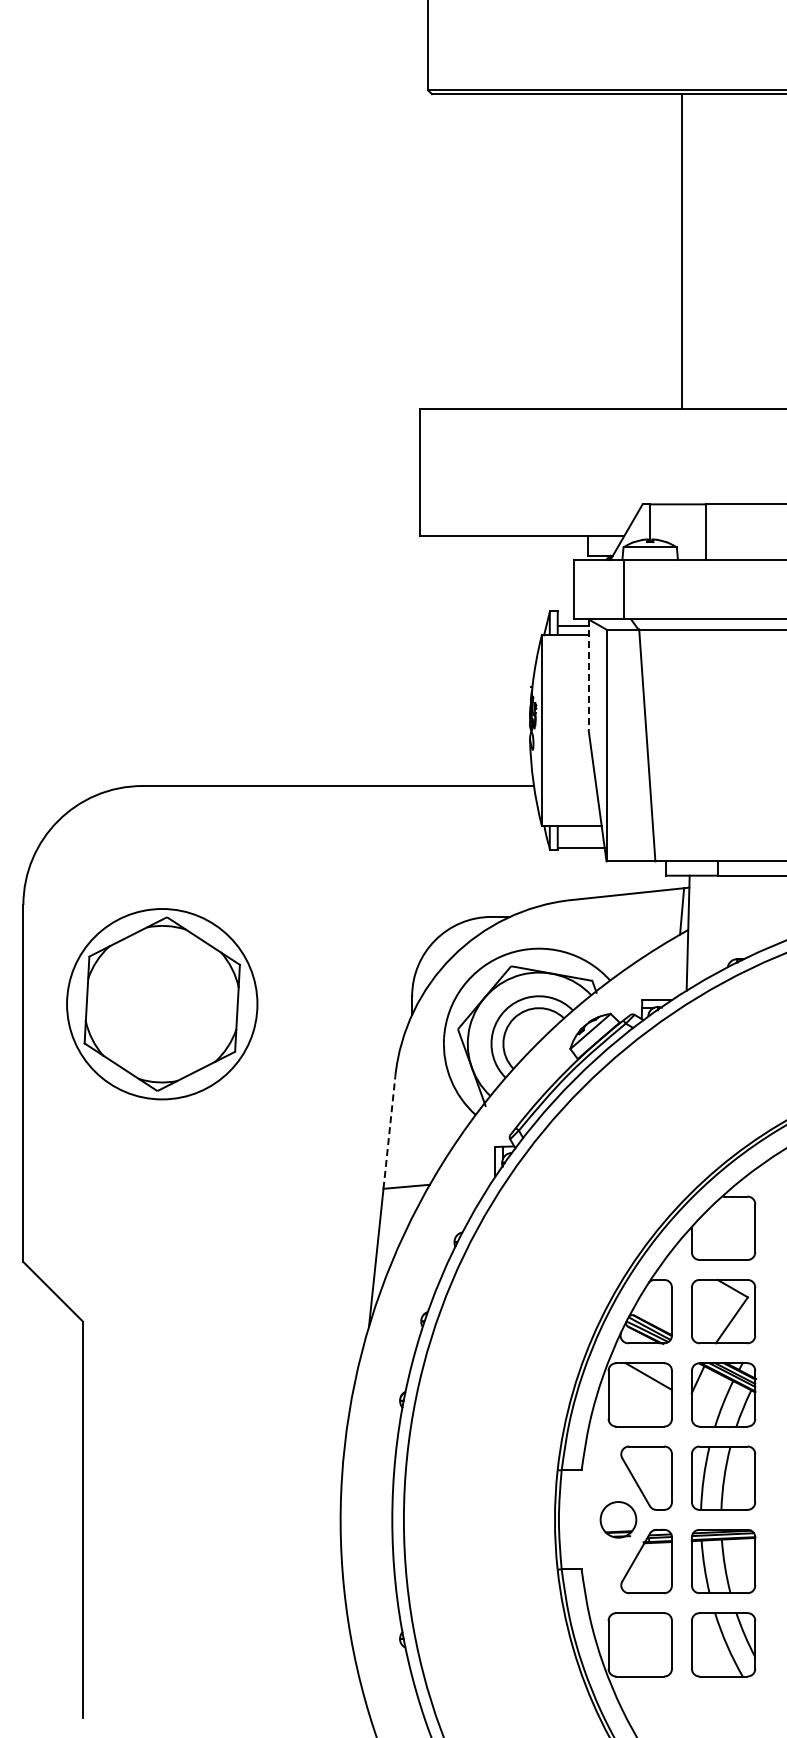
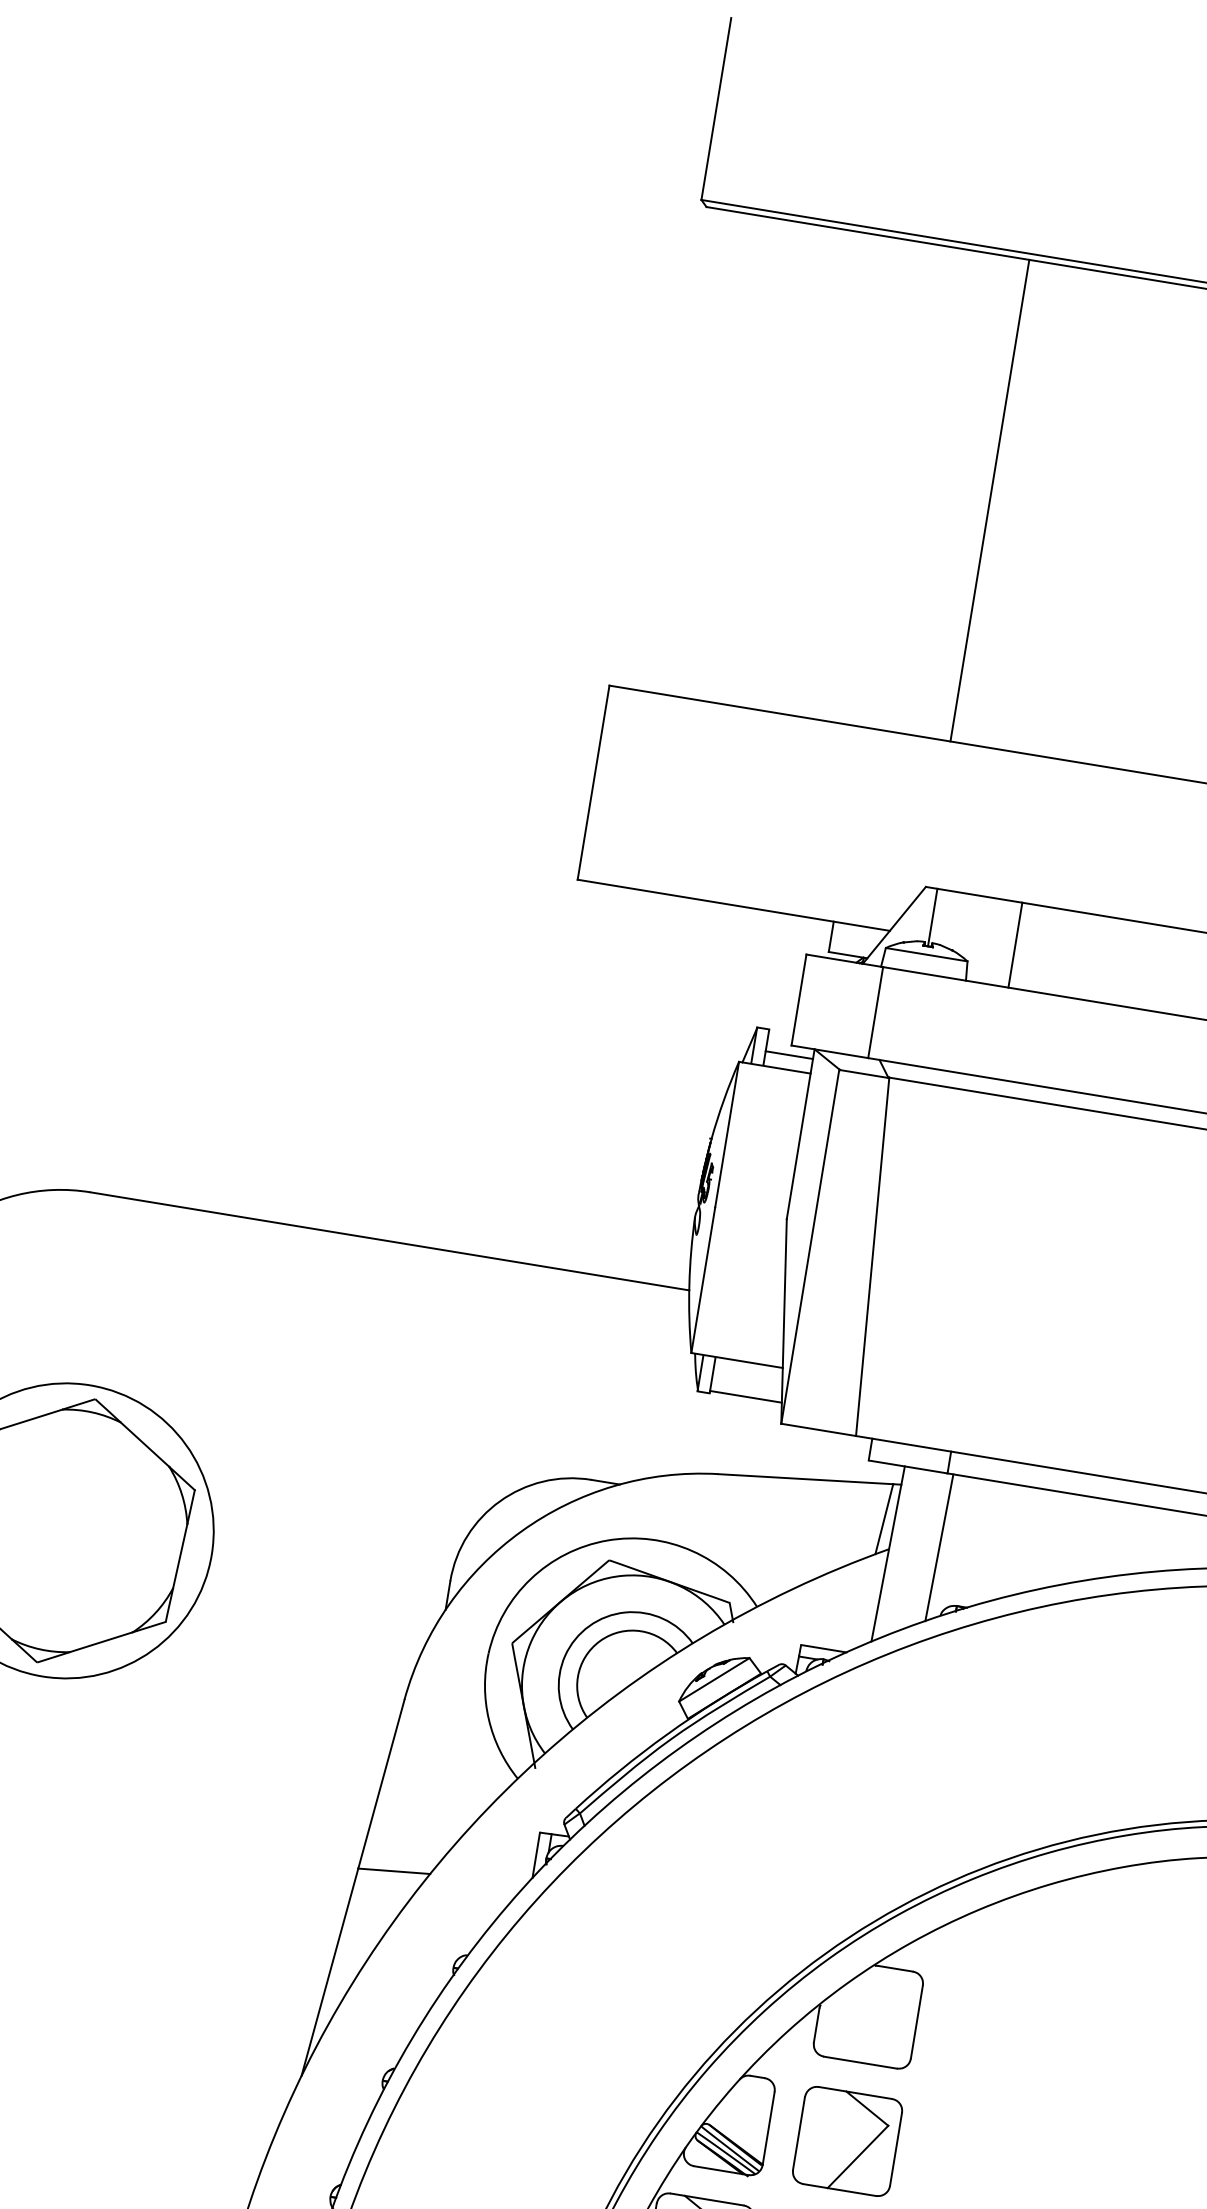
line: (682, 251) -> (990, 500), moved
line: (588, 674) -> (800, 1133), dashed -> solid
line: (719, 923) -> (938, 1547), added
line: (389, 1132) -> (381, 1783), dashed -> solid

